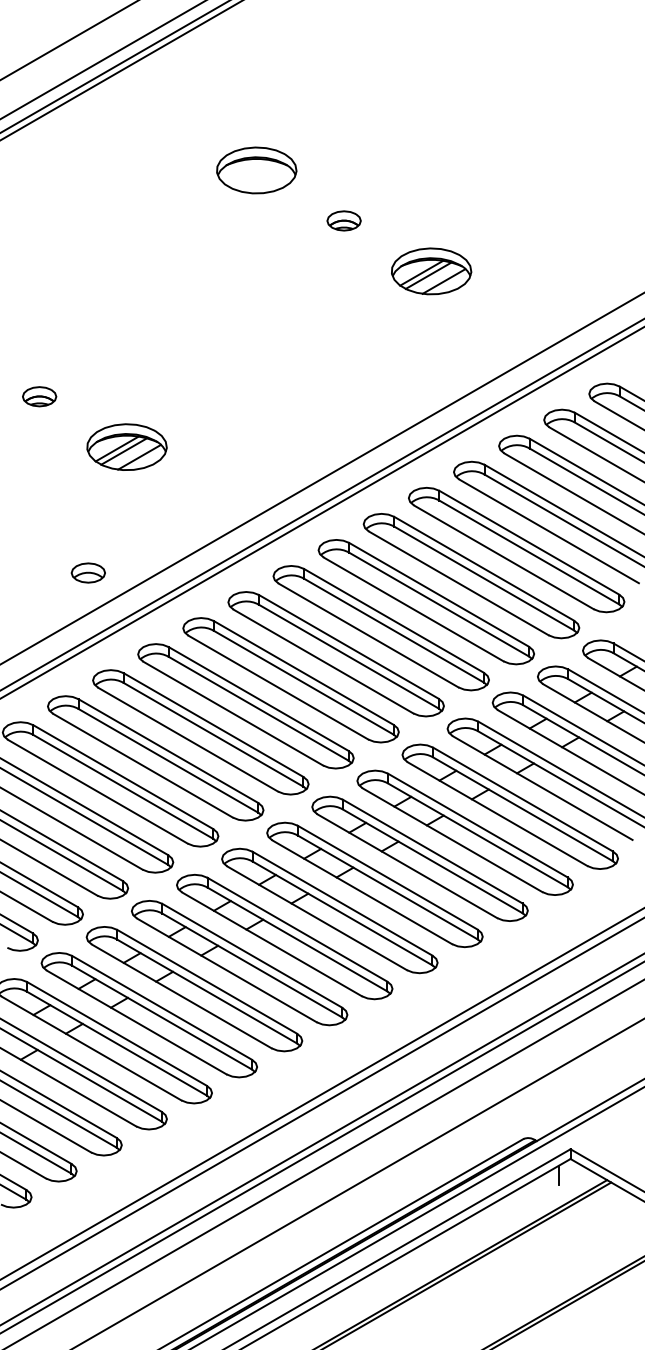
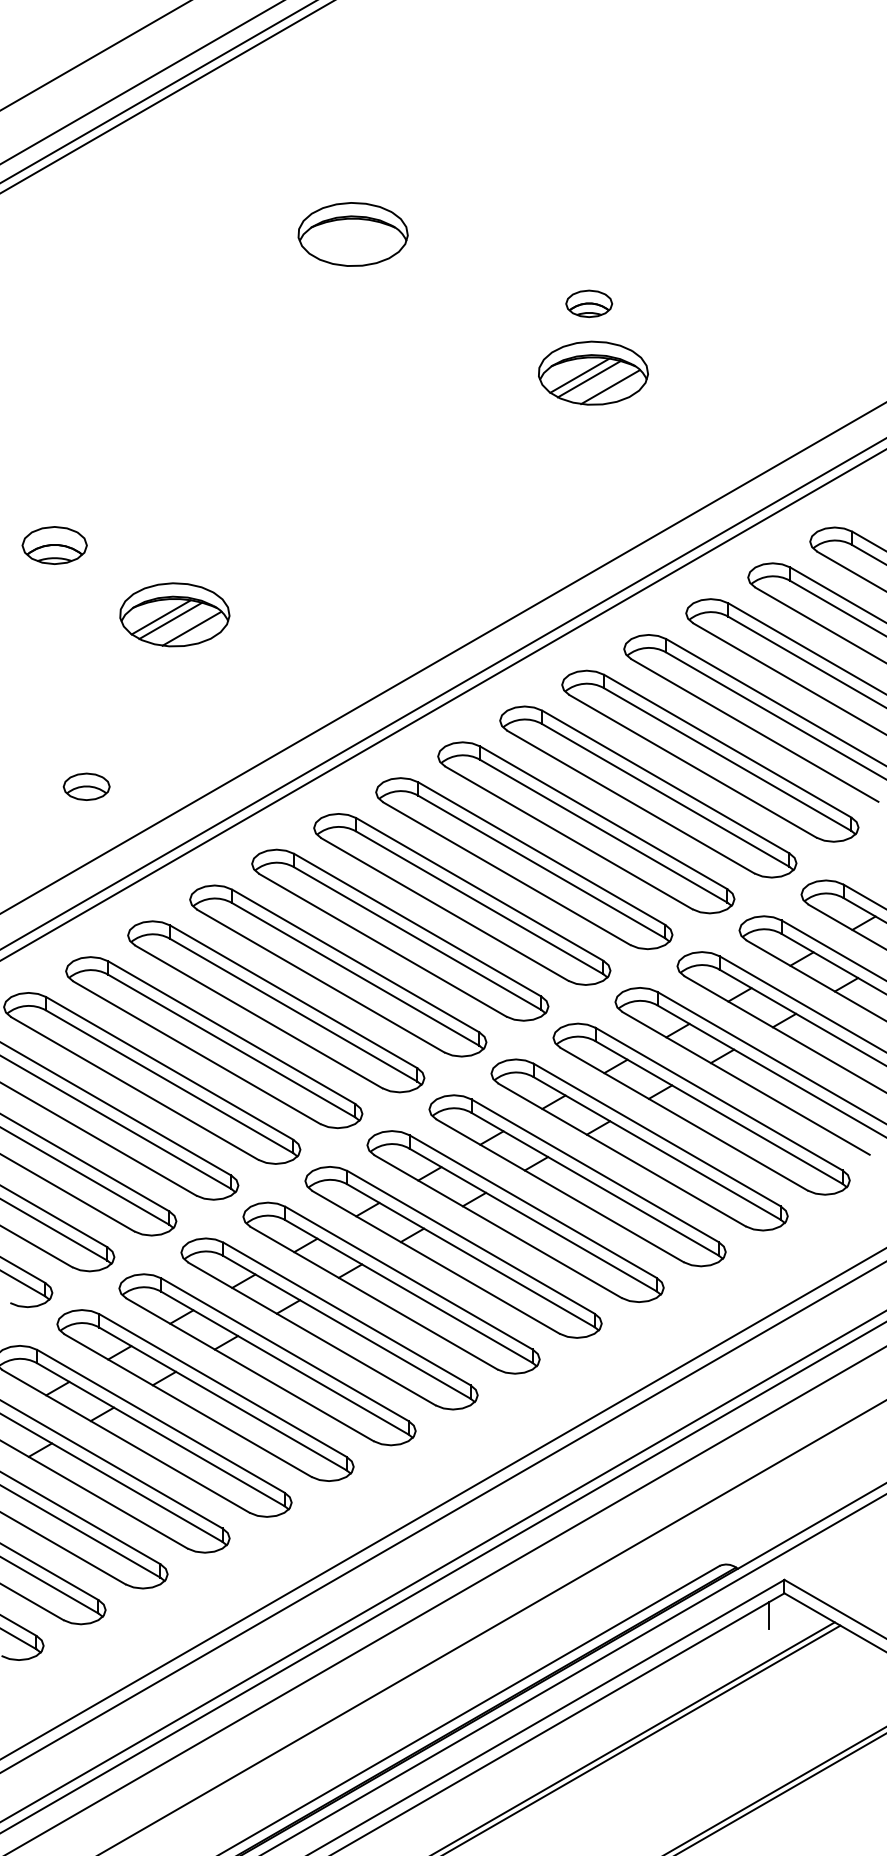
part: (344, 220) -> (589, 303), moved
part: (39, 396) -> (54, 545), size x1.4
part: (88, 572) -> (86, 786), moved

